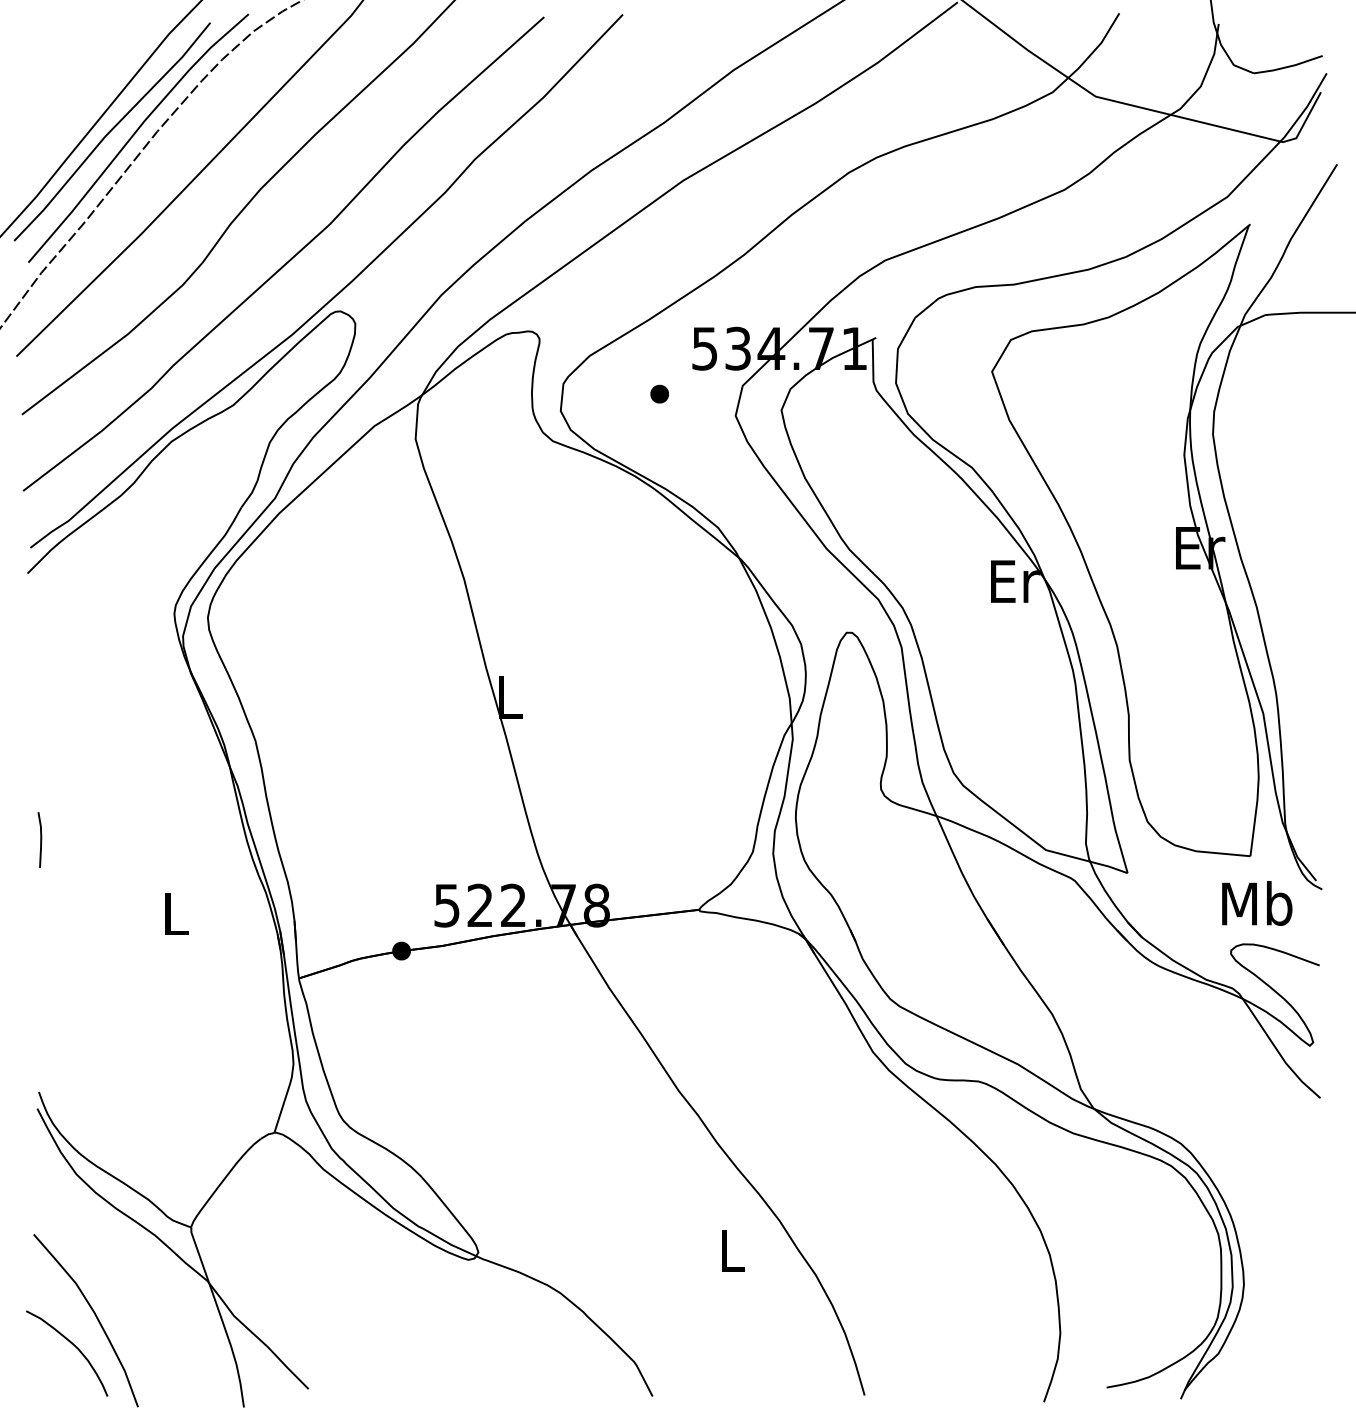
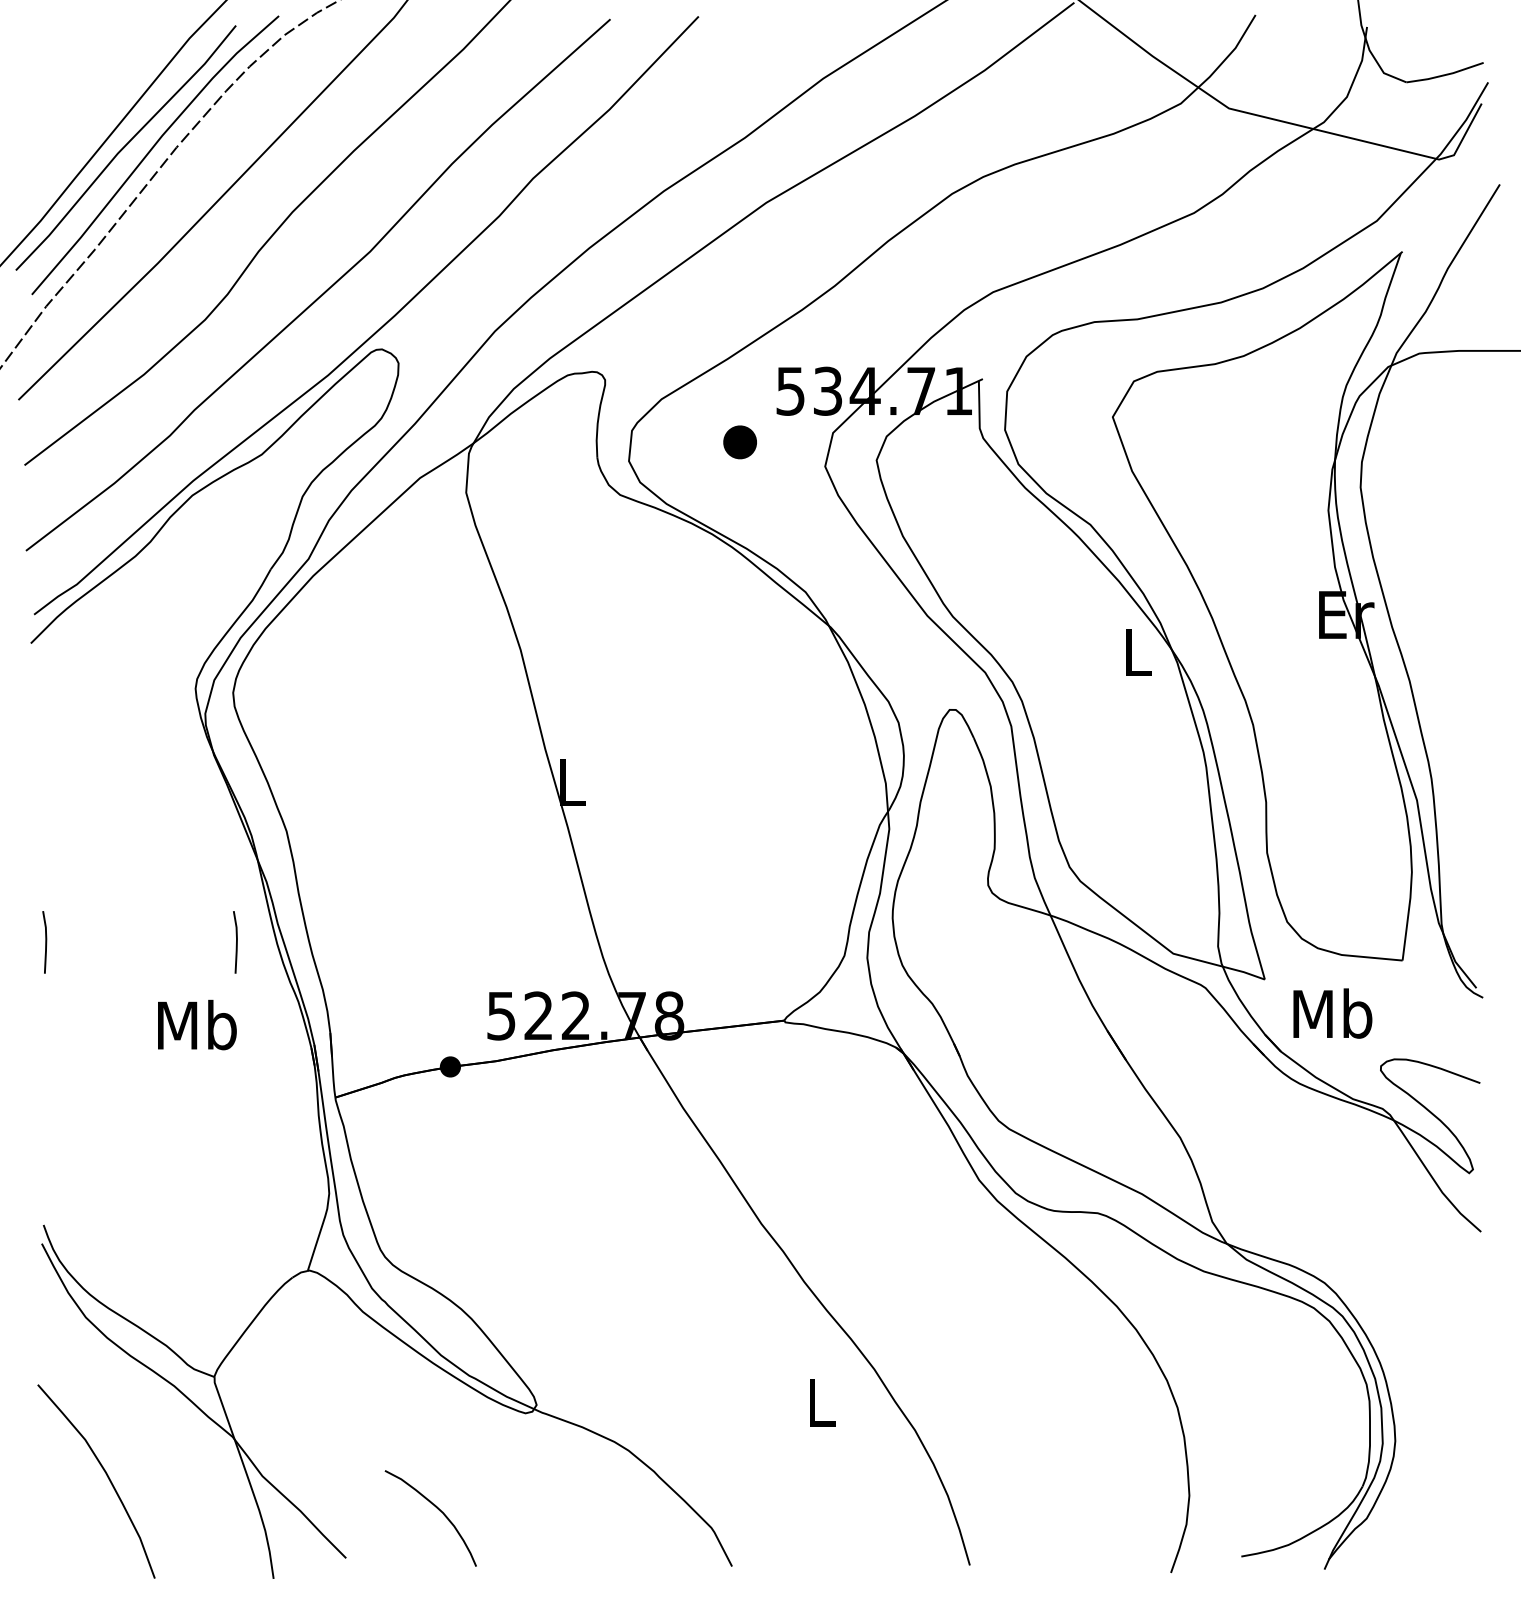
part: (659, 393) -> (739, 441), size x1.6
text: (1015, 581) -> (1139, 652), Er -> L
line: (210, 839) -> (236, 941), added
text: (1257, 903) -> (1333, 1013), moved
text: (175, 913) -> (196, 1024), L -> Mb
curve: (71, 1344) -> (435, 1508), moved

